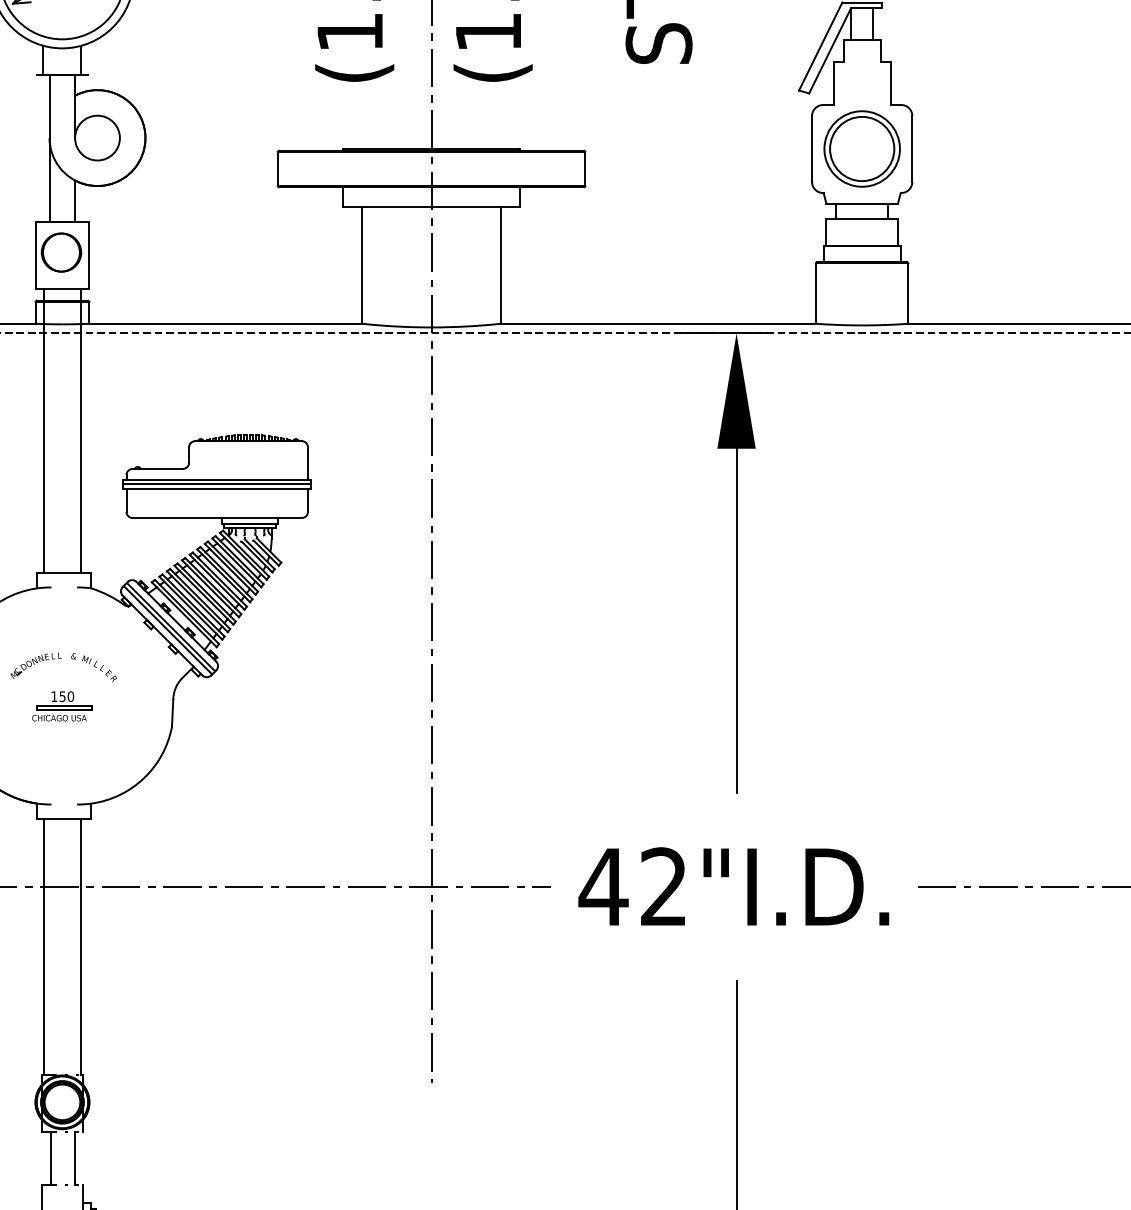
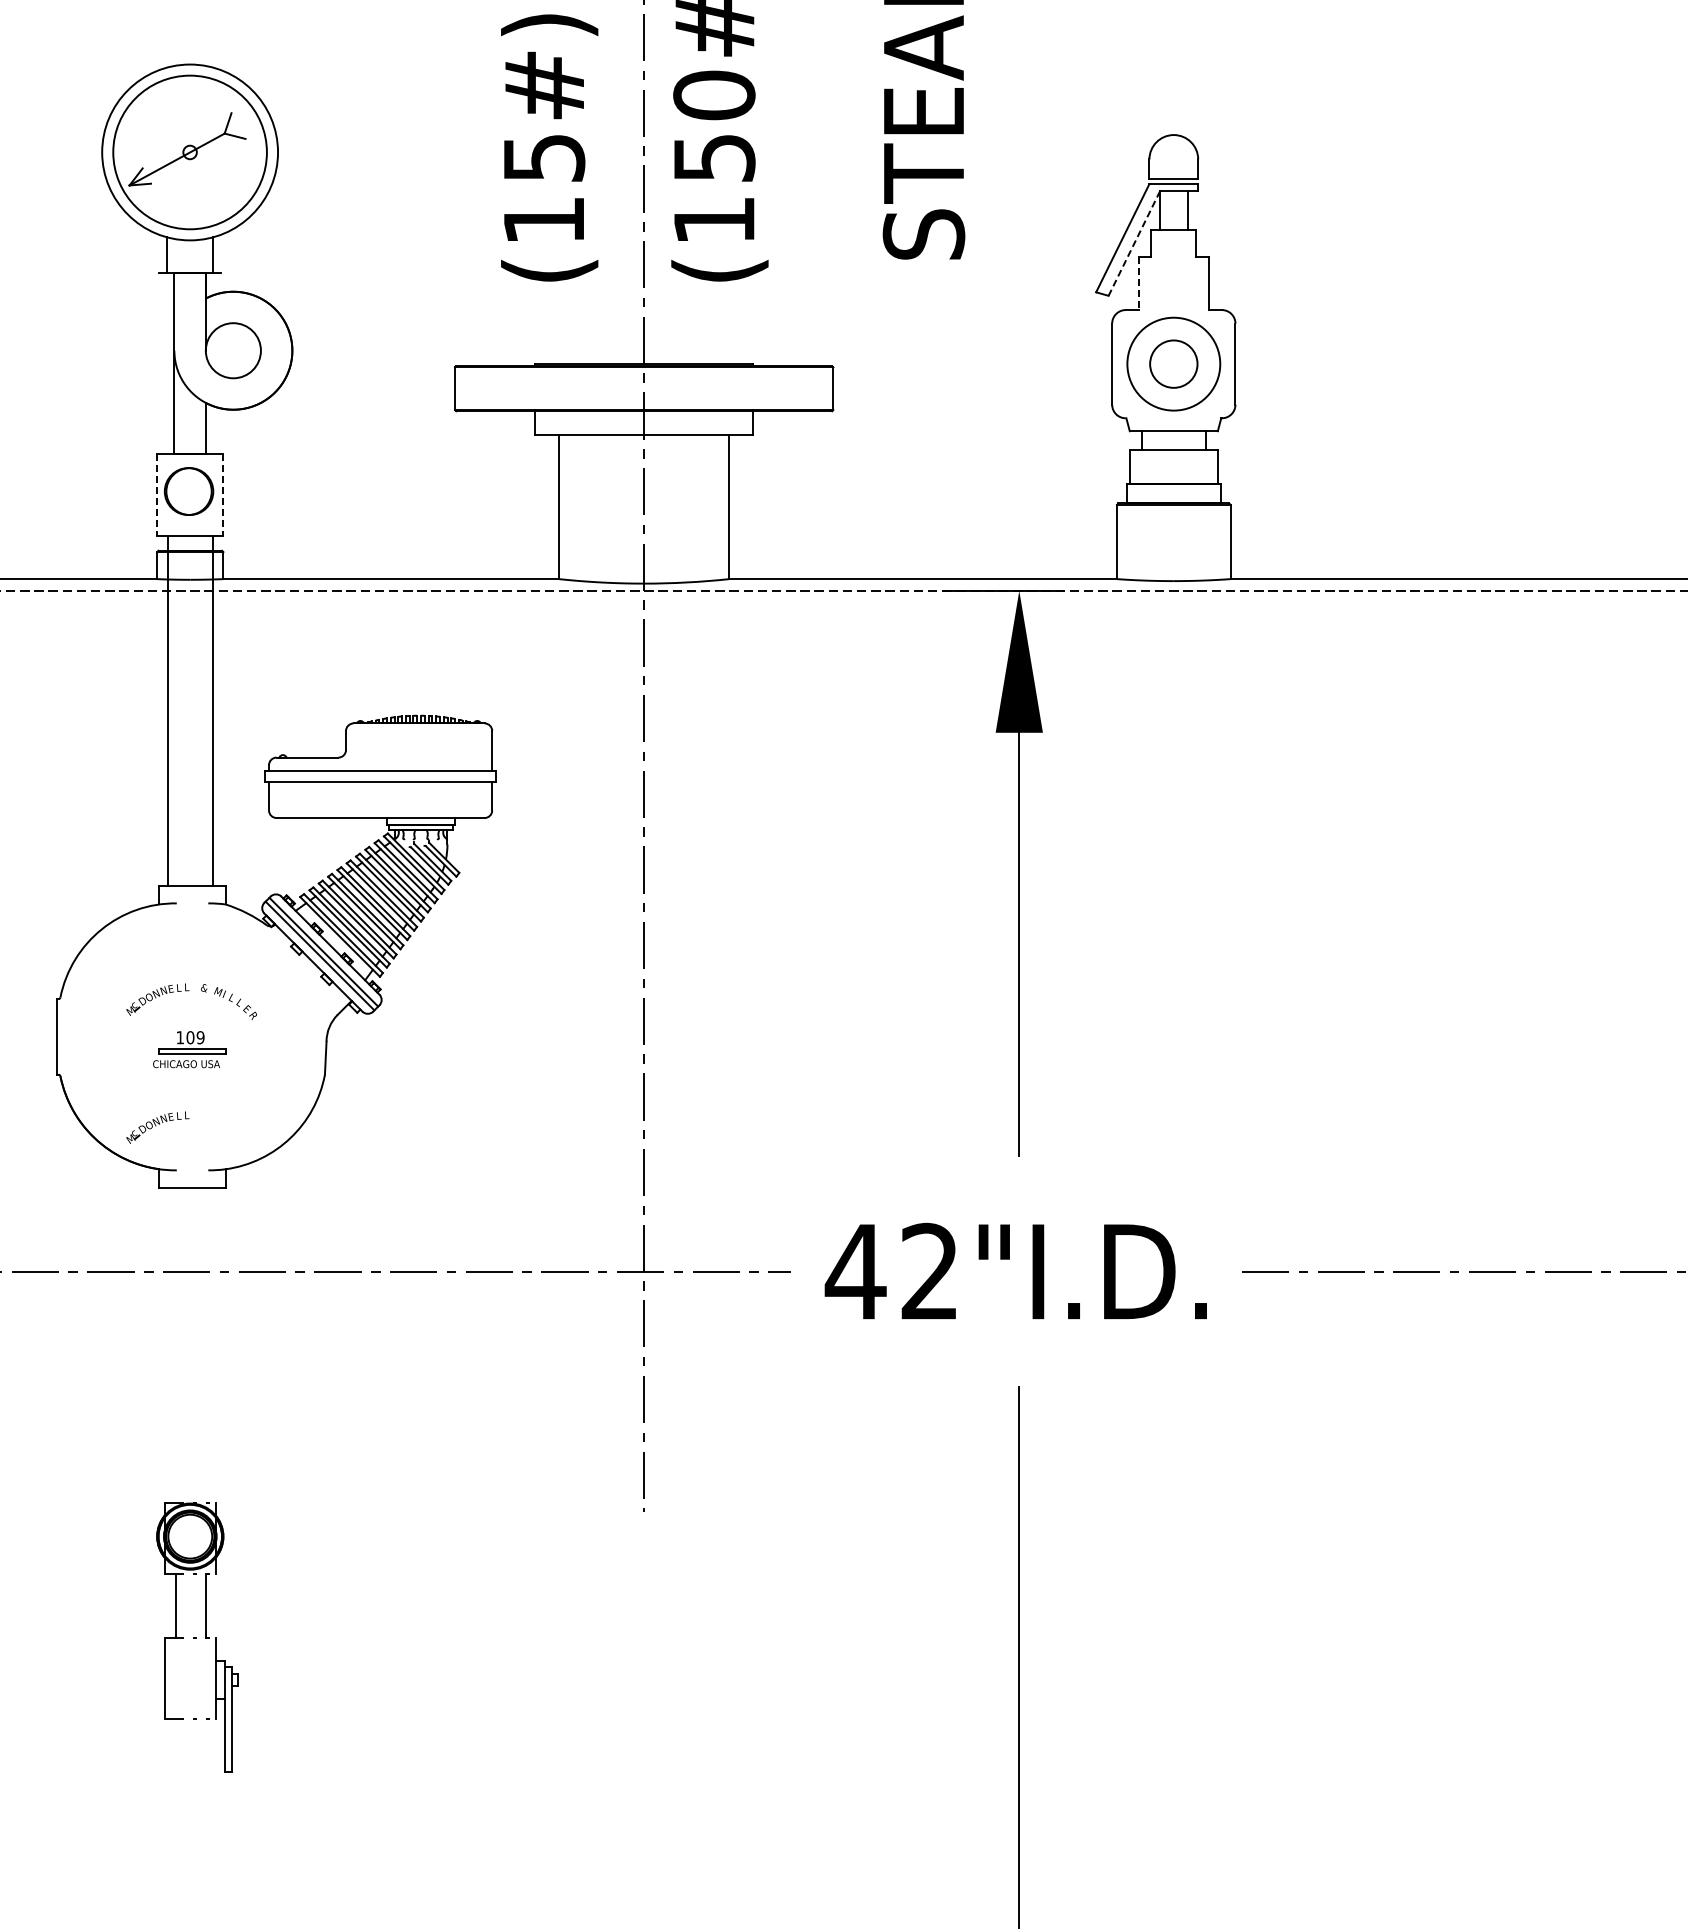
line: (830, 50) -> (1134, 243), solid -> dashed
line: (833, 83) -> (1138, 283), solid -> dashed
circle: (861, 148) -> (1173, 363), size x0.6
line: (35, 255) -> (157, 495), solid -> dashed
line: (89, 255) -> (223, 495), solid -> dashed
line: (217, 484) -> (380, 776), removed
text: (66, 696) -> (195, 1037), 150 -> 109
part: (35, 769) -> (157, 1127), added
line: (43, 946) -> (167, 1345), removed
line: (80, 946) -> (212, 1345), removed

